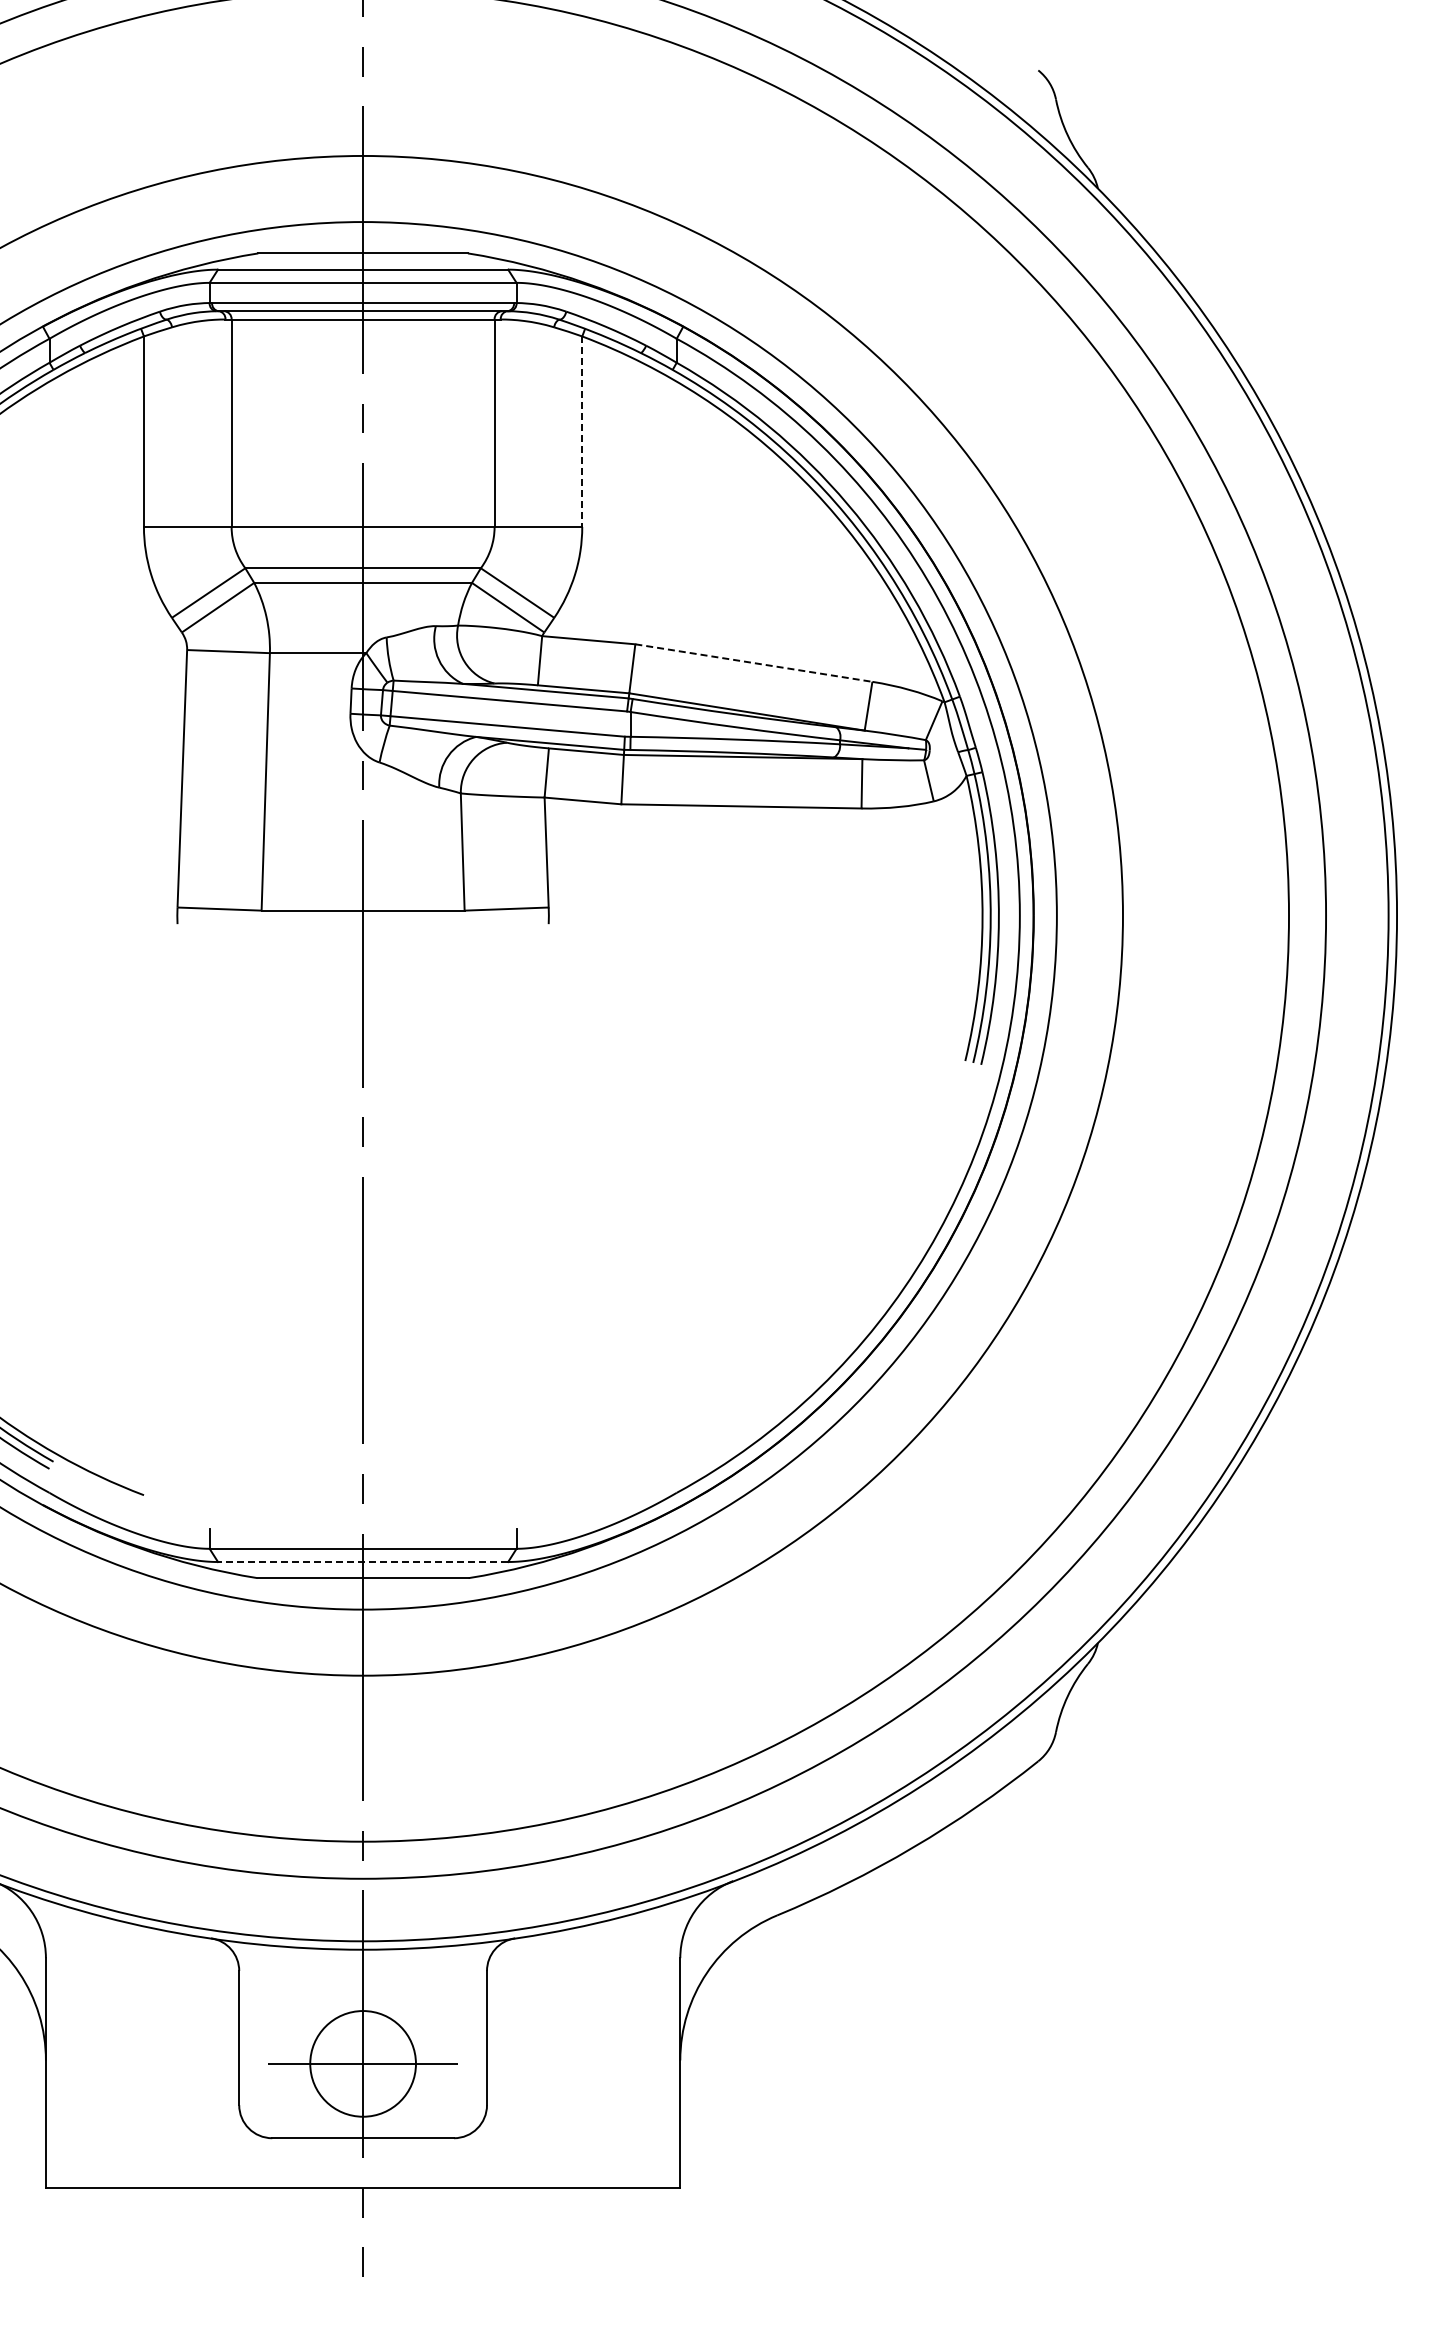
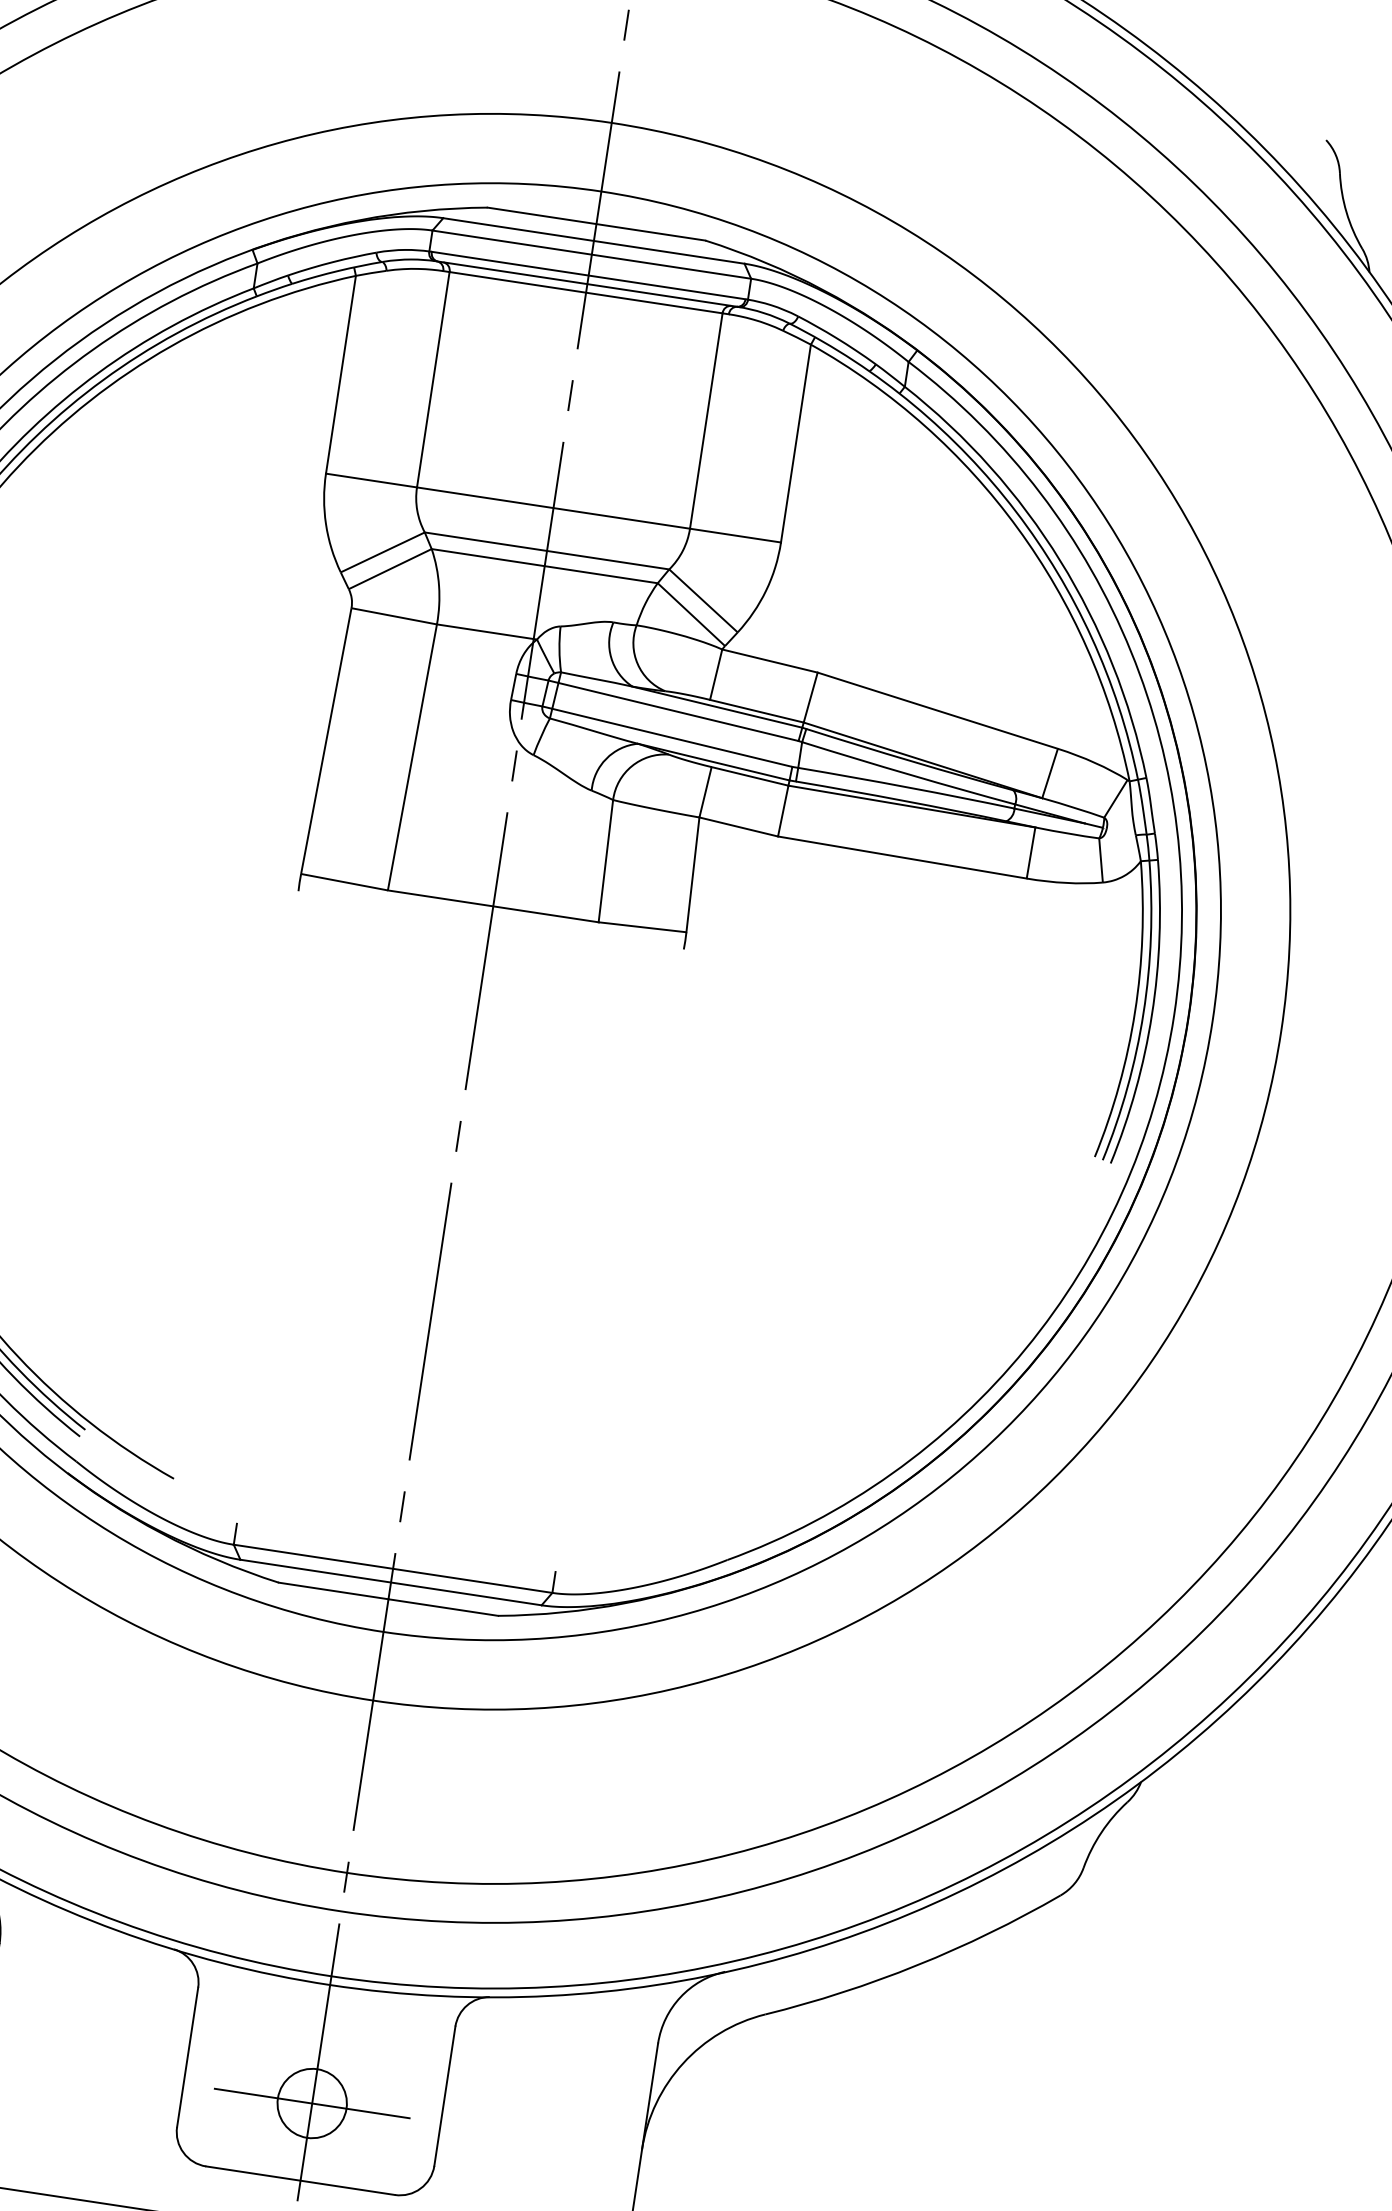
line: (582, 432) -> (796, 444), dashed -> solid
line: (754, 663) -> (938, 711), dashed -> solid
line: (362, 1562) -> (390, 1582), dashed -> solid
circle: (363, 2063) -> (312, 2103), size x0.62

